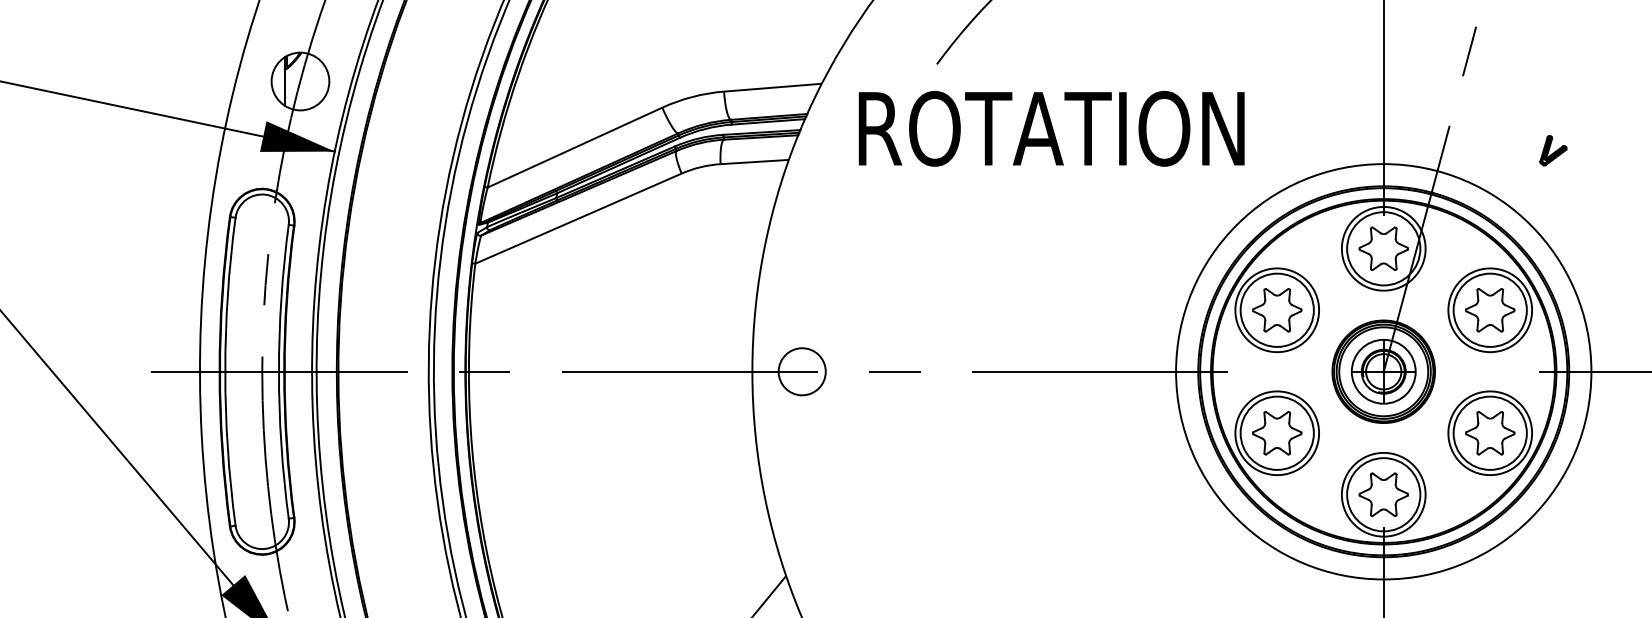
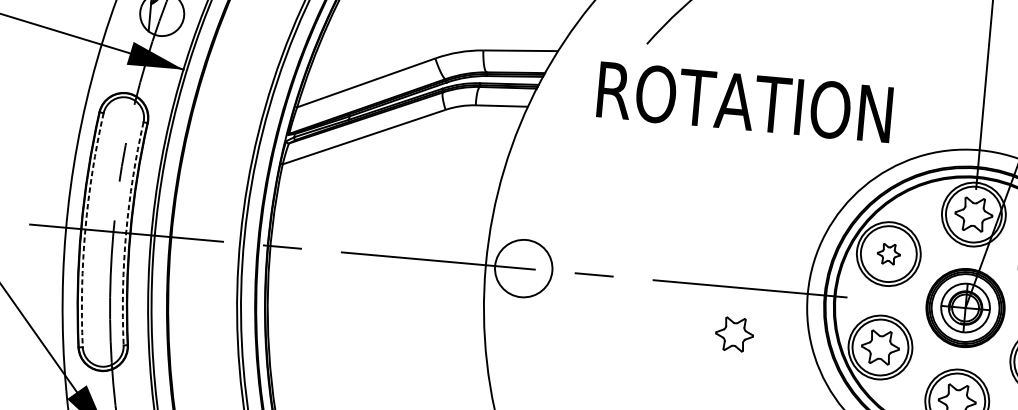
text: (1051, 128) -> (744, 102), moved
part: (1277, 310) -> (889, 254), size x0.6
arc: (225, 371) -> (85, 229), solid -> dashed
arc: (278, 371) -> (125, 232), solid -> dashed
circle: (801, 371) -> (523, 268), size x1.6
part: (1085, 433) -> (734, 334), added

